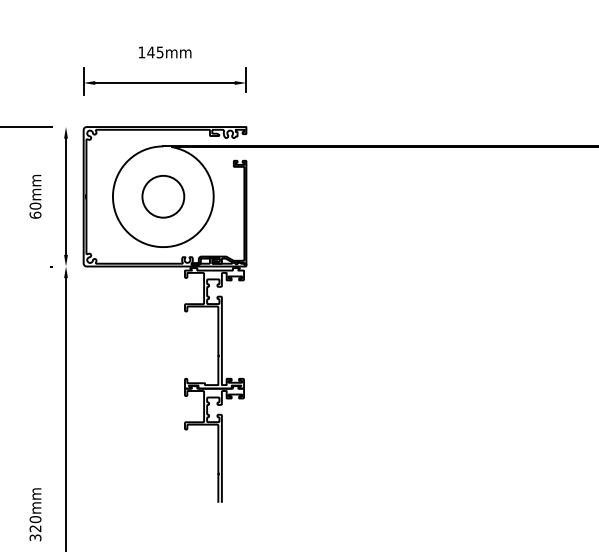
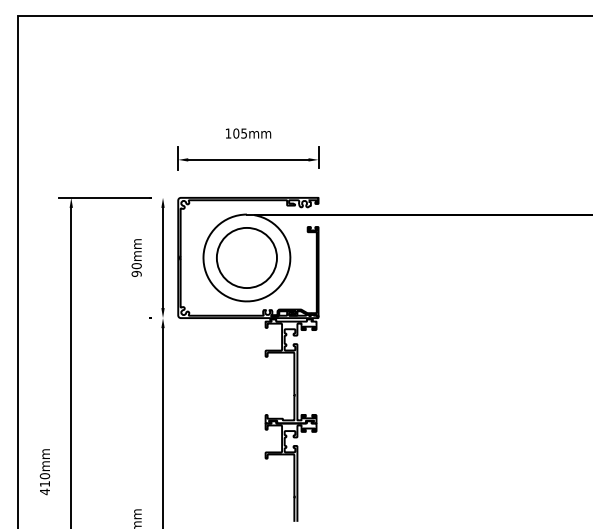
text: (151, 52) -> (236, 133), 145mm -> 105mm
circle: (162, 196) -> (246, 257), size x1.67
text: (35, 214) -> (136, 273), 60mm -> 90mm

